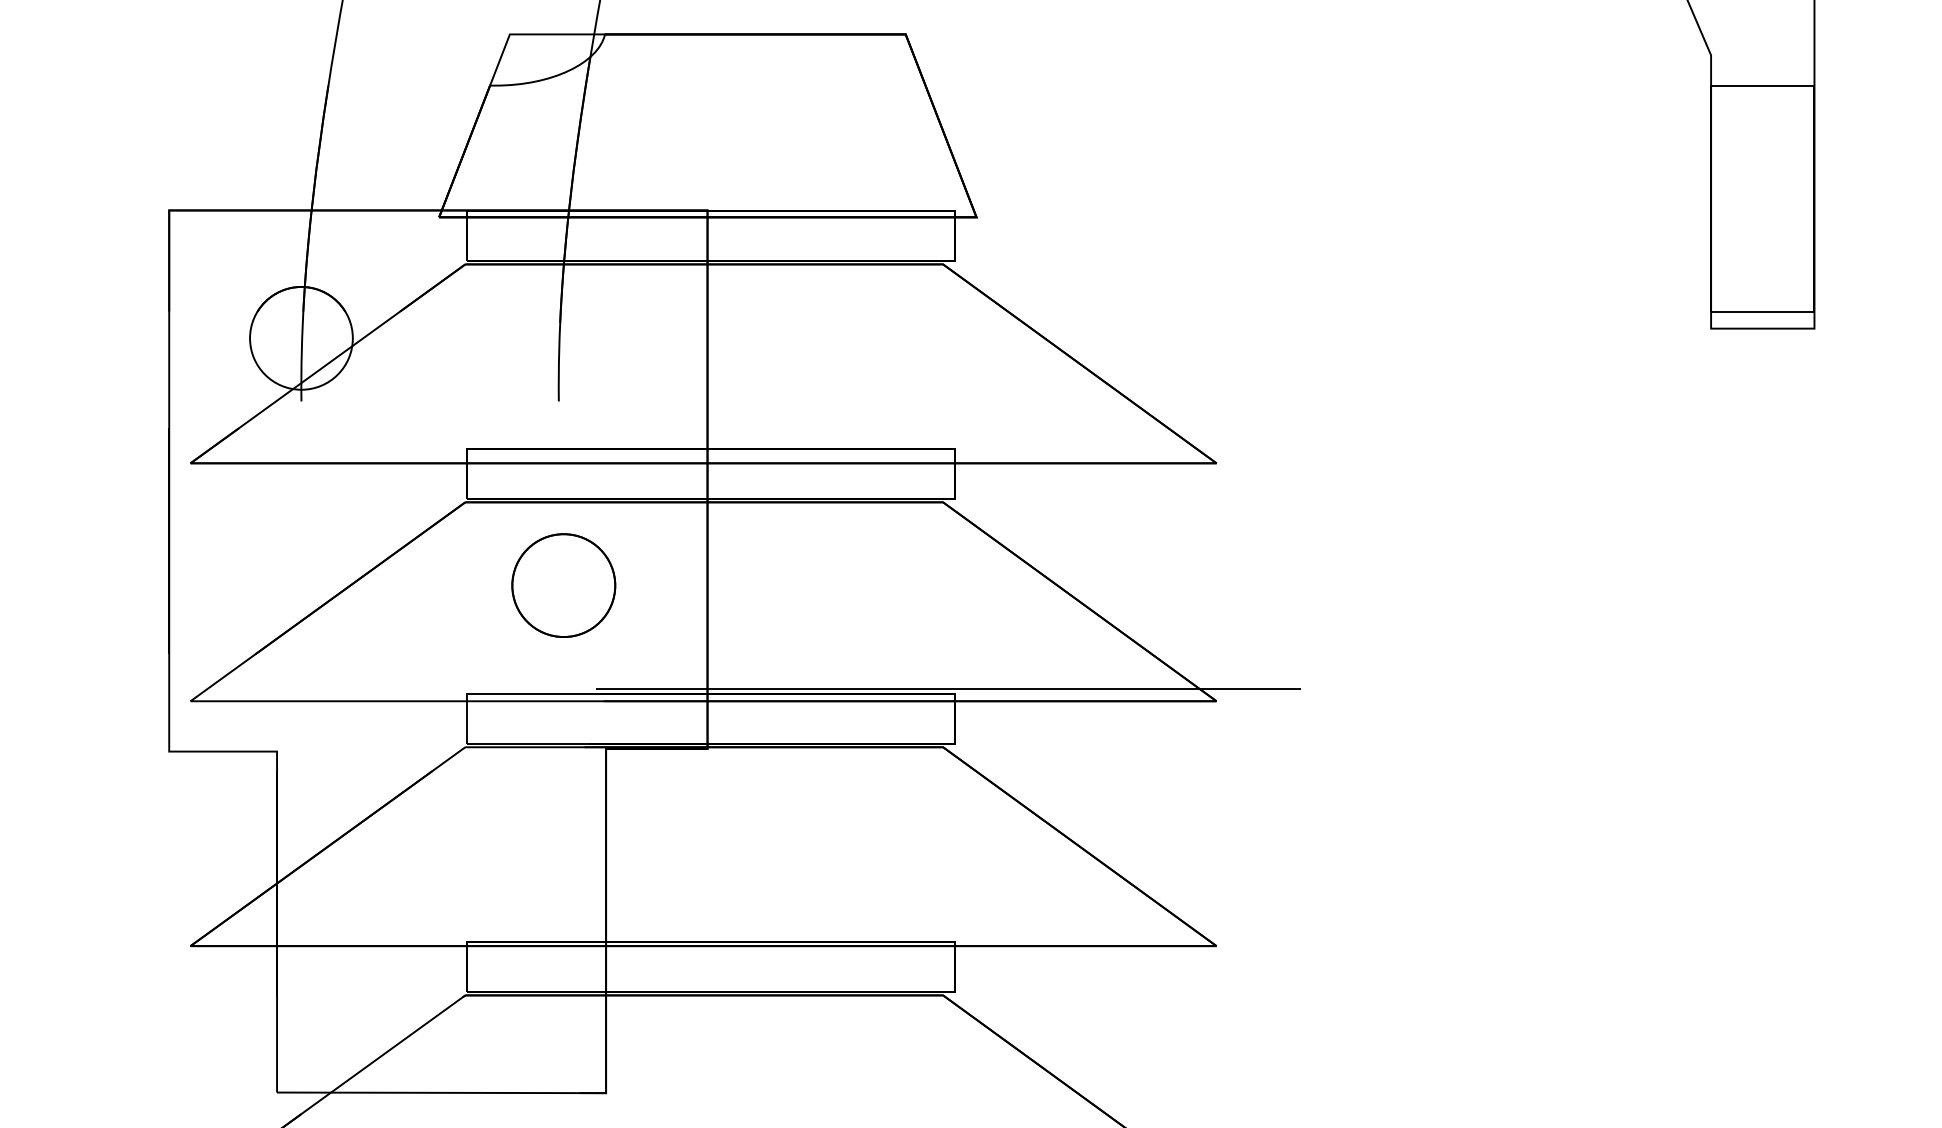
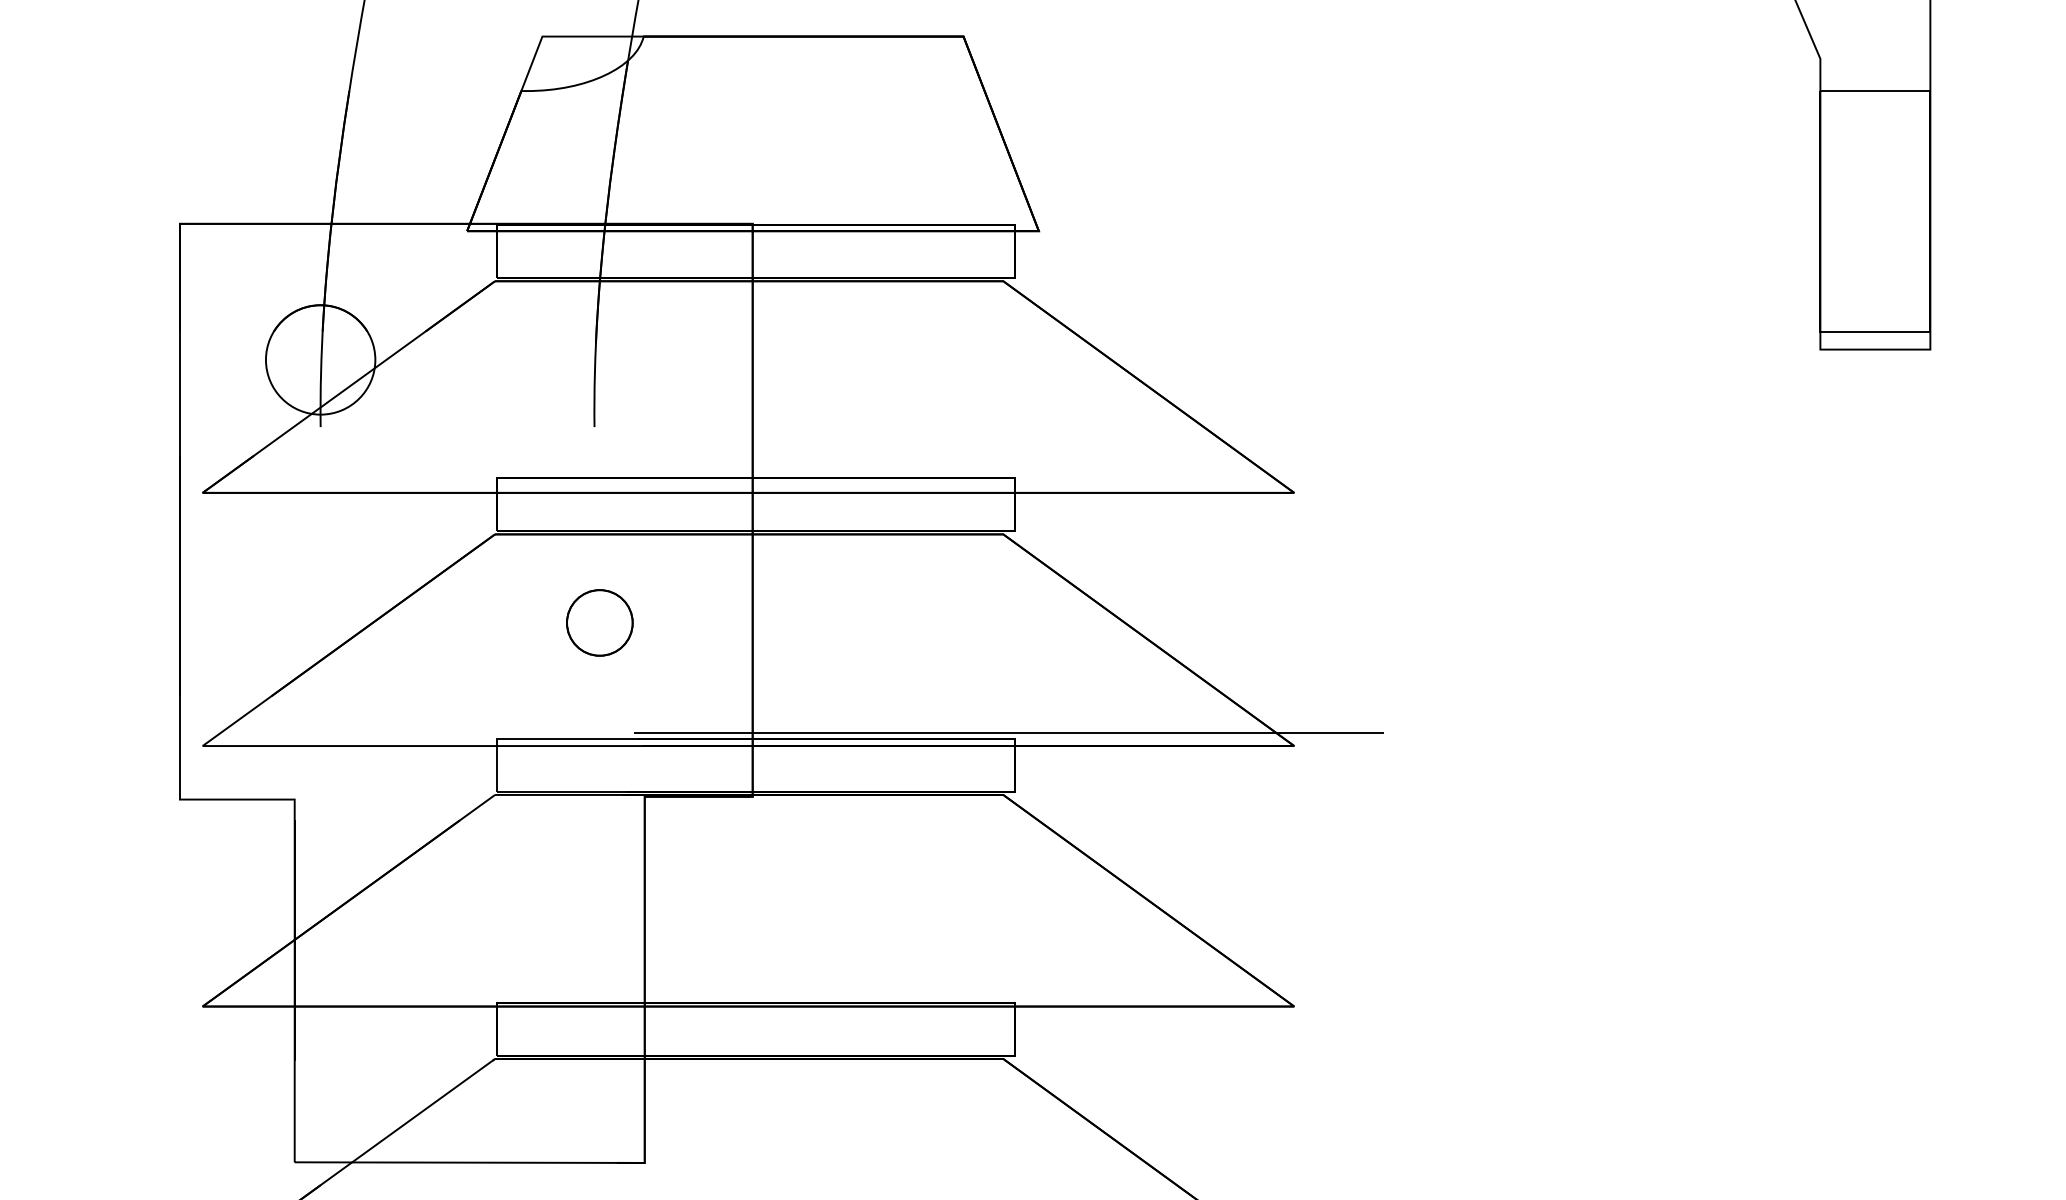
part: (563, 585) -> (599, 622), size x0.6

